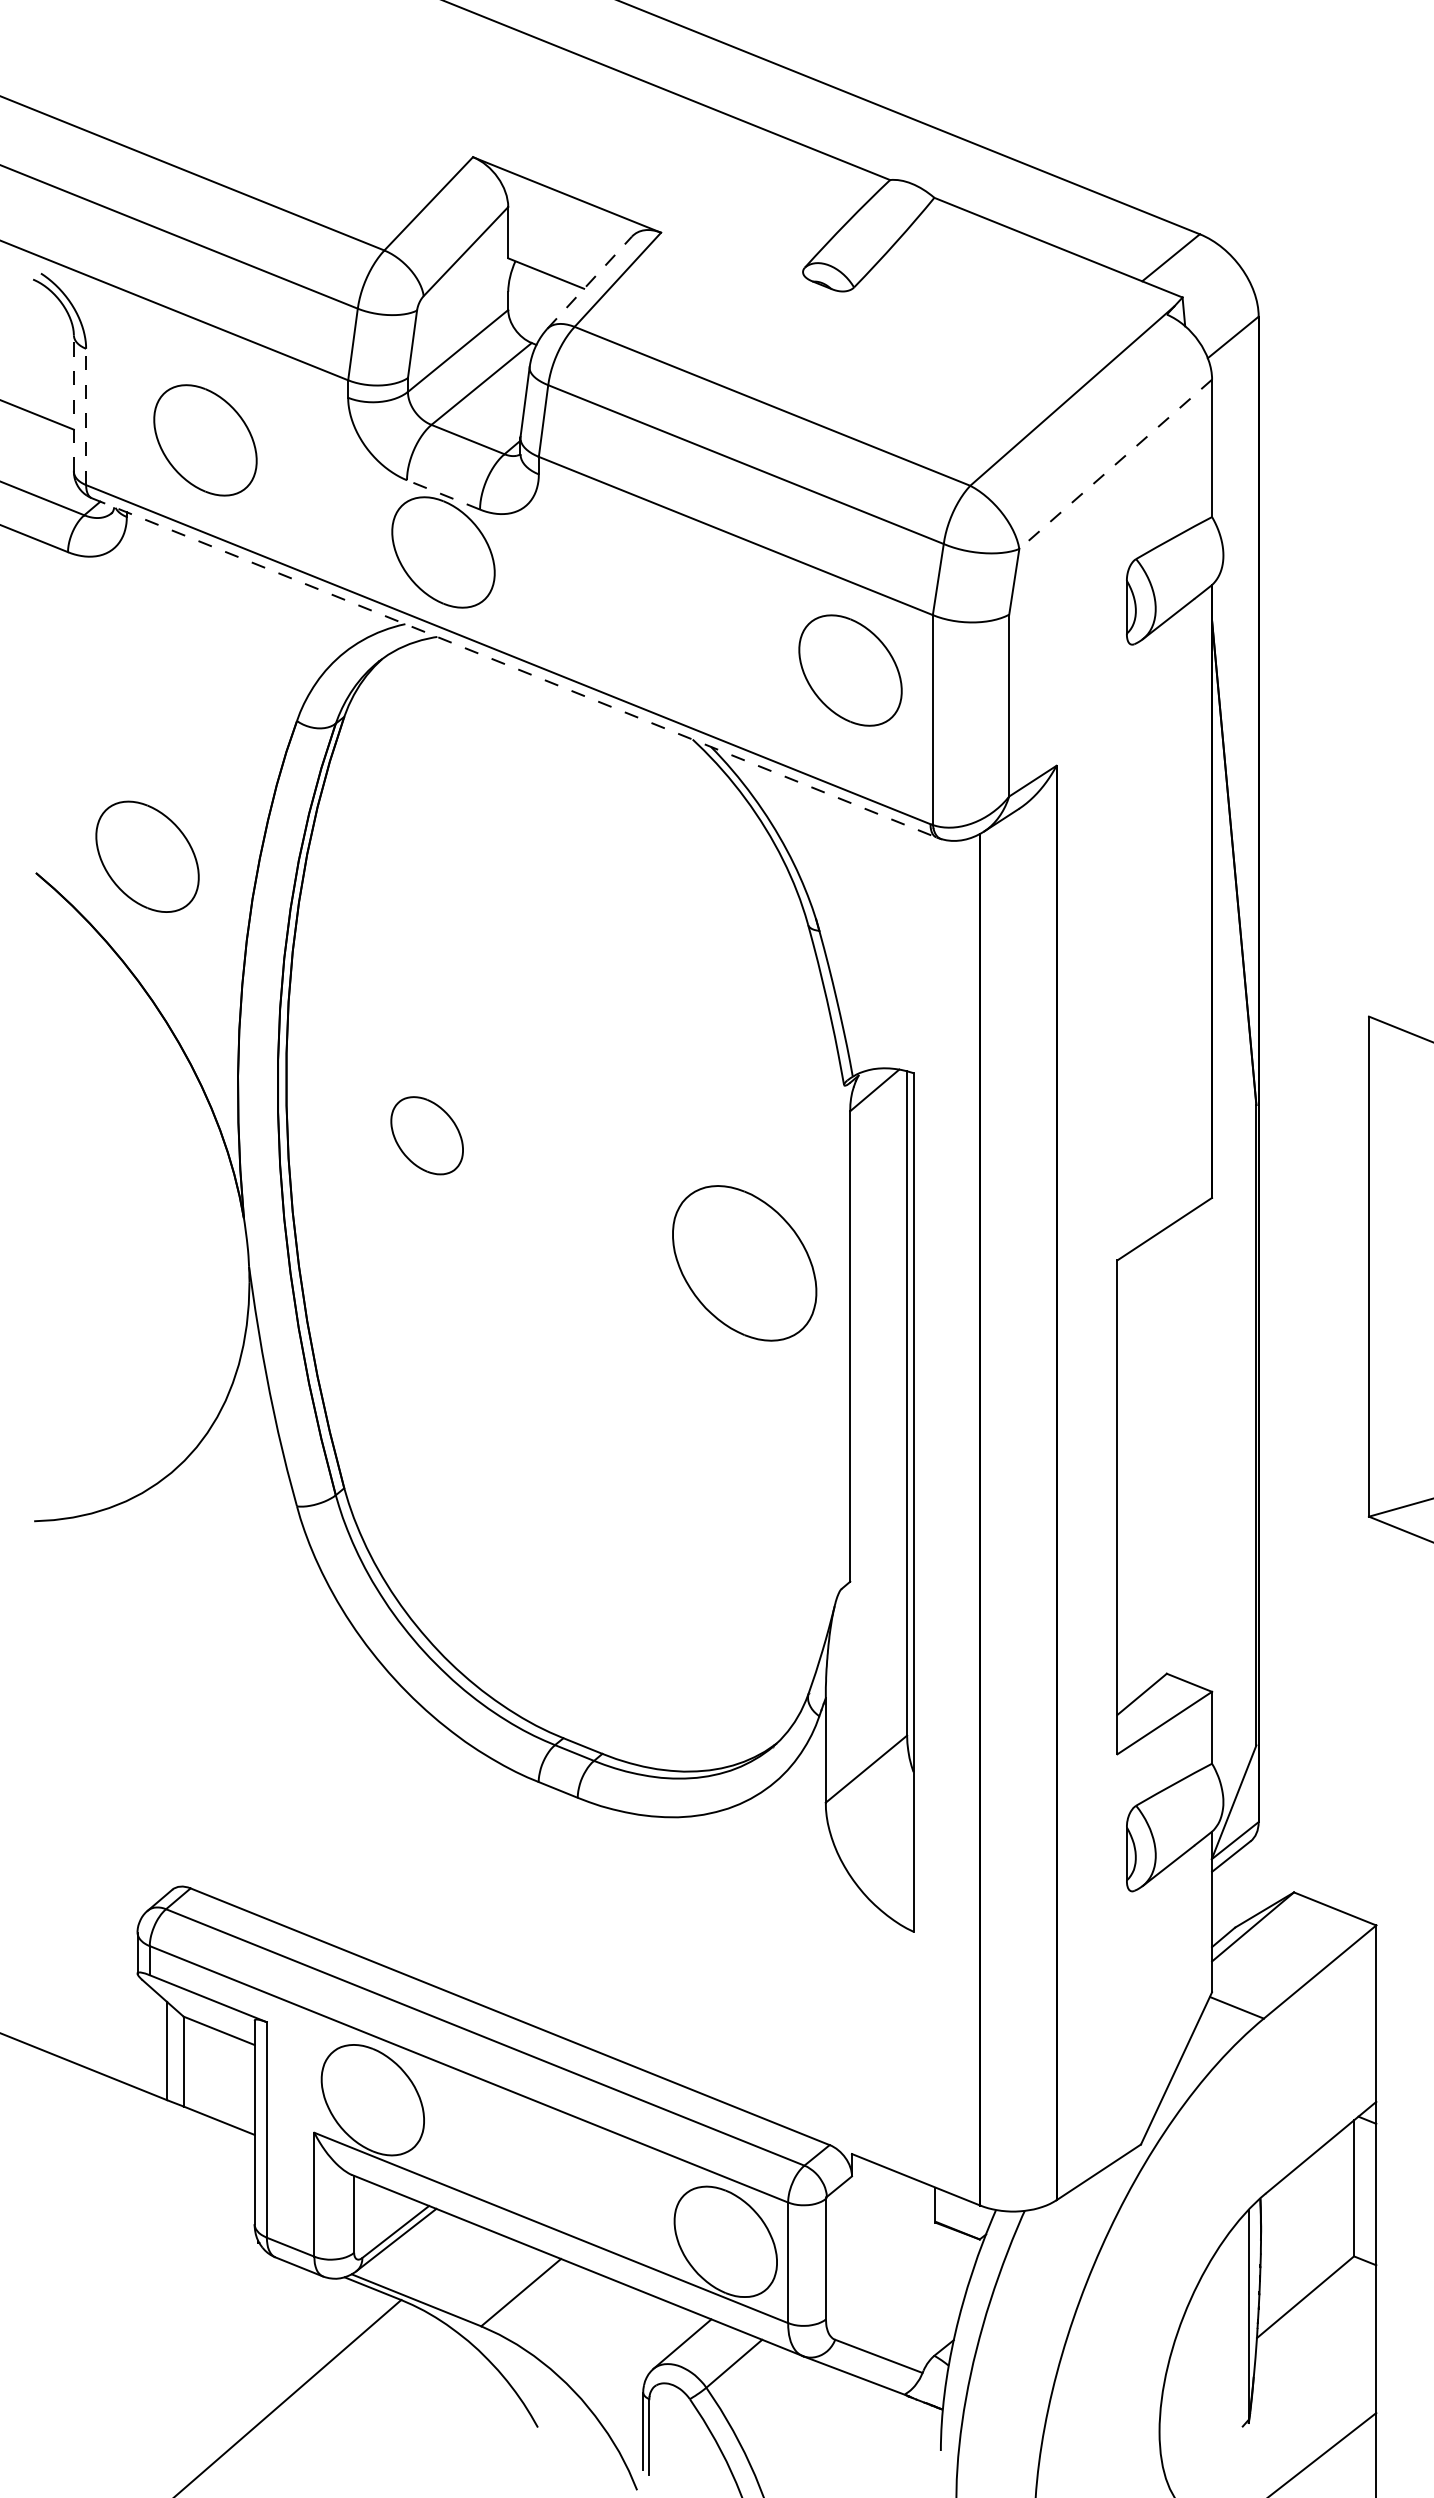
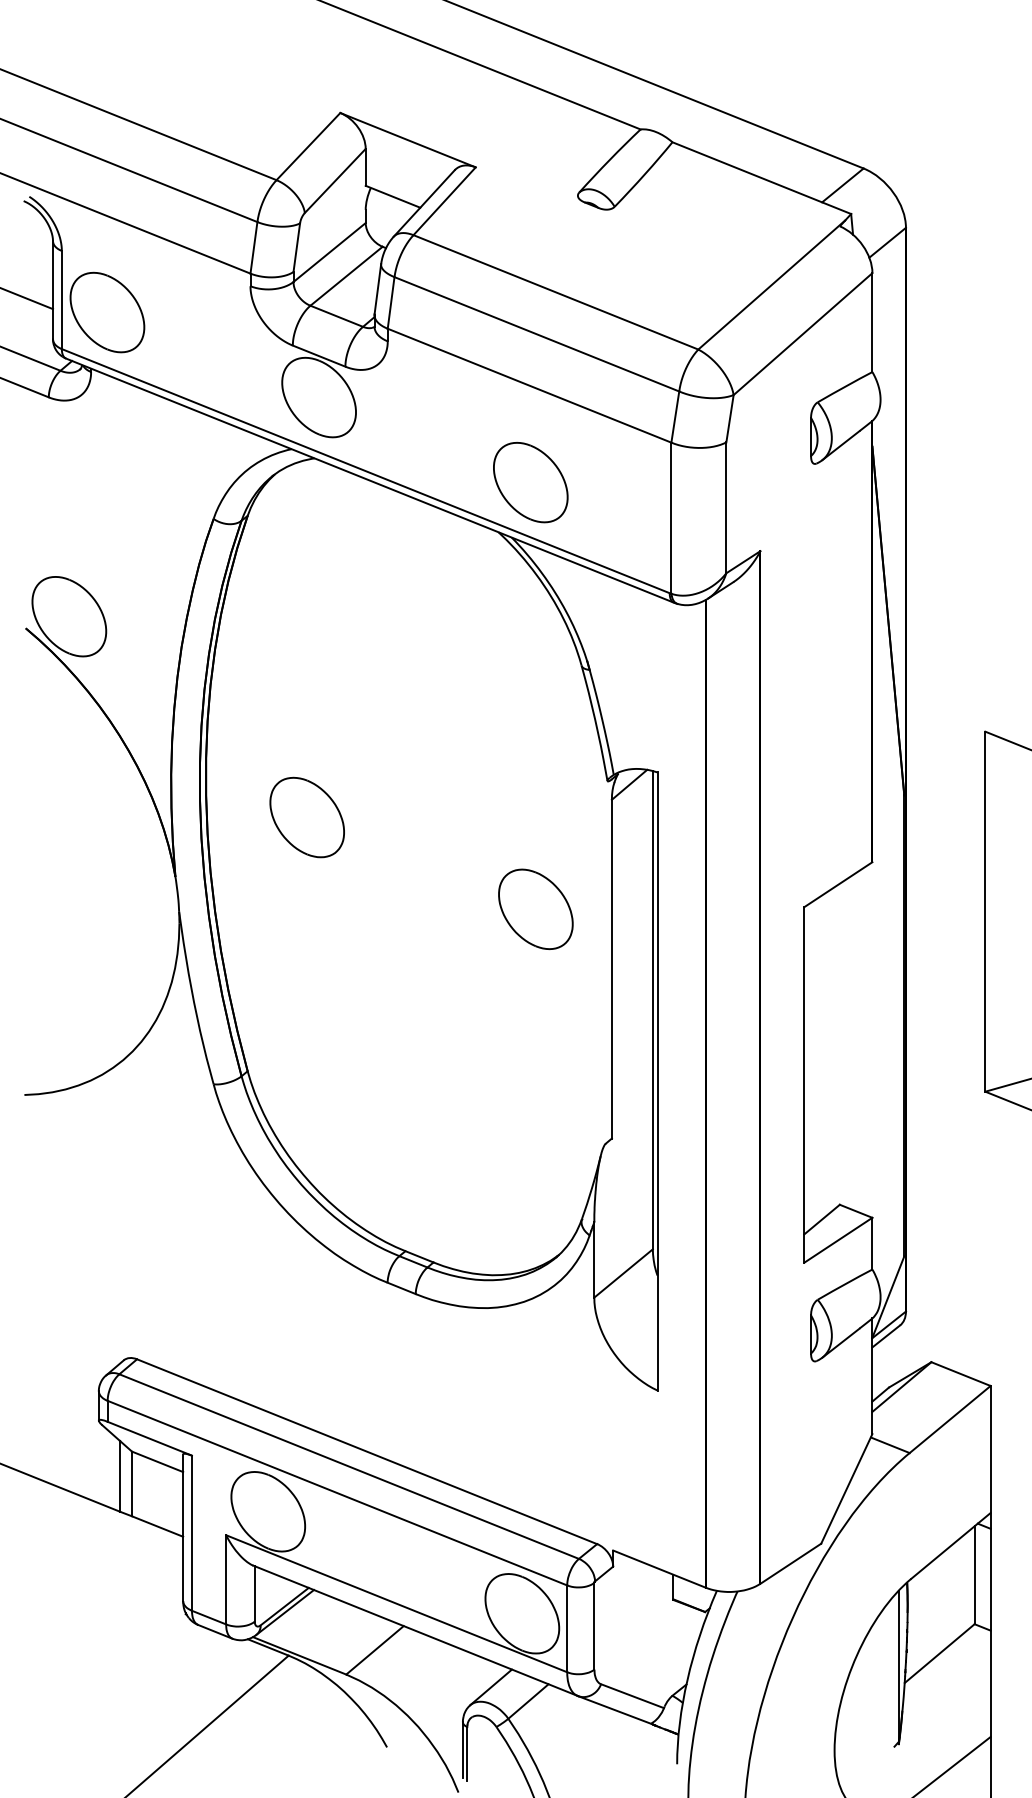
line: (589, 282) -> (424, 203), dashed -> solid
line: (73, 402) -> (52, 289), dashed -> solid
line: (86, 416) -> (62, 299), dashed -> solid
part: (205, 440) -> (107, 312), moved
line: (1115, 464) -> (802, 334), dashed -> solid
line: (443, 494) -> (319, 355), dashed -> solid
line: (514, 668) -> (370, 481), dashed -> solid
part: (850, 670) -> (530, 482), moved
part: (147, 856) -> (69, 616), moved
part: (427, 1135) -> (307, 817), size x1.43
part: (744, 1263) -> (535, 909), size x0.71

